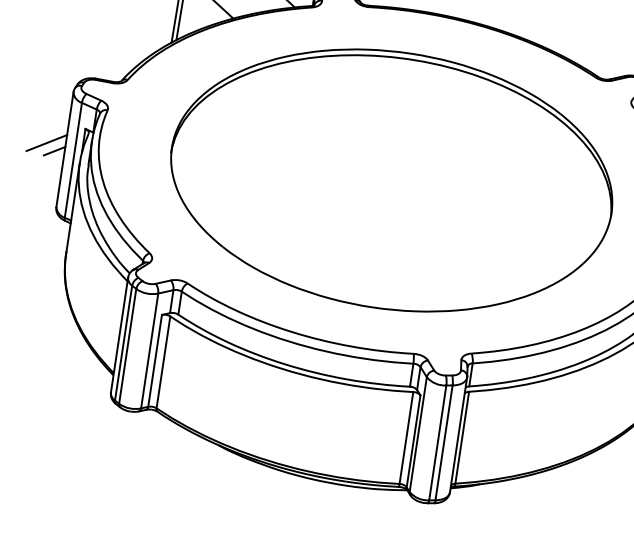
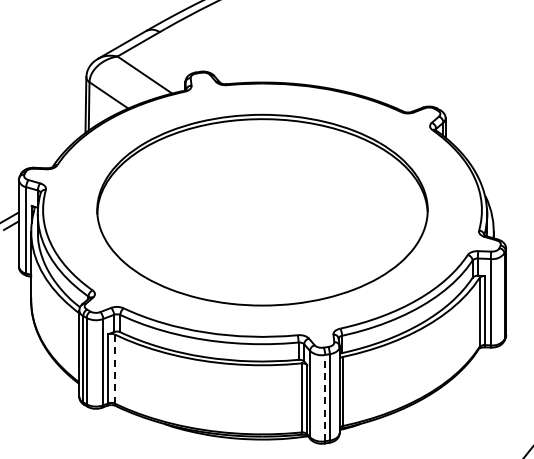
line: (163, 362) -> (114, 369), solid -> dashed
line: (438, 442) -> (325, 397), solid -> dashed

